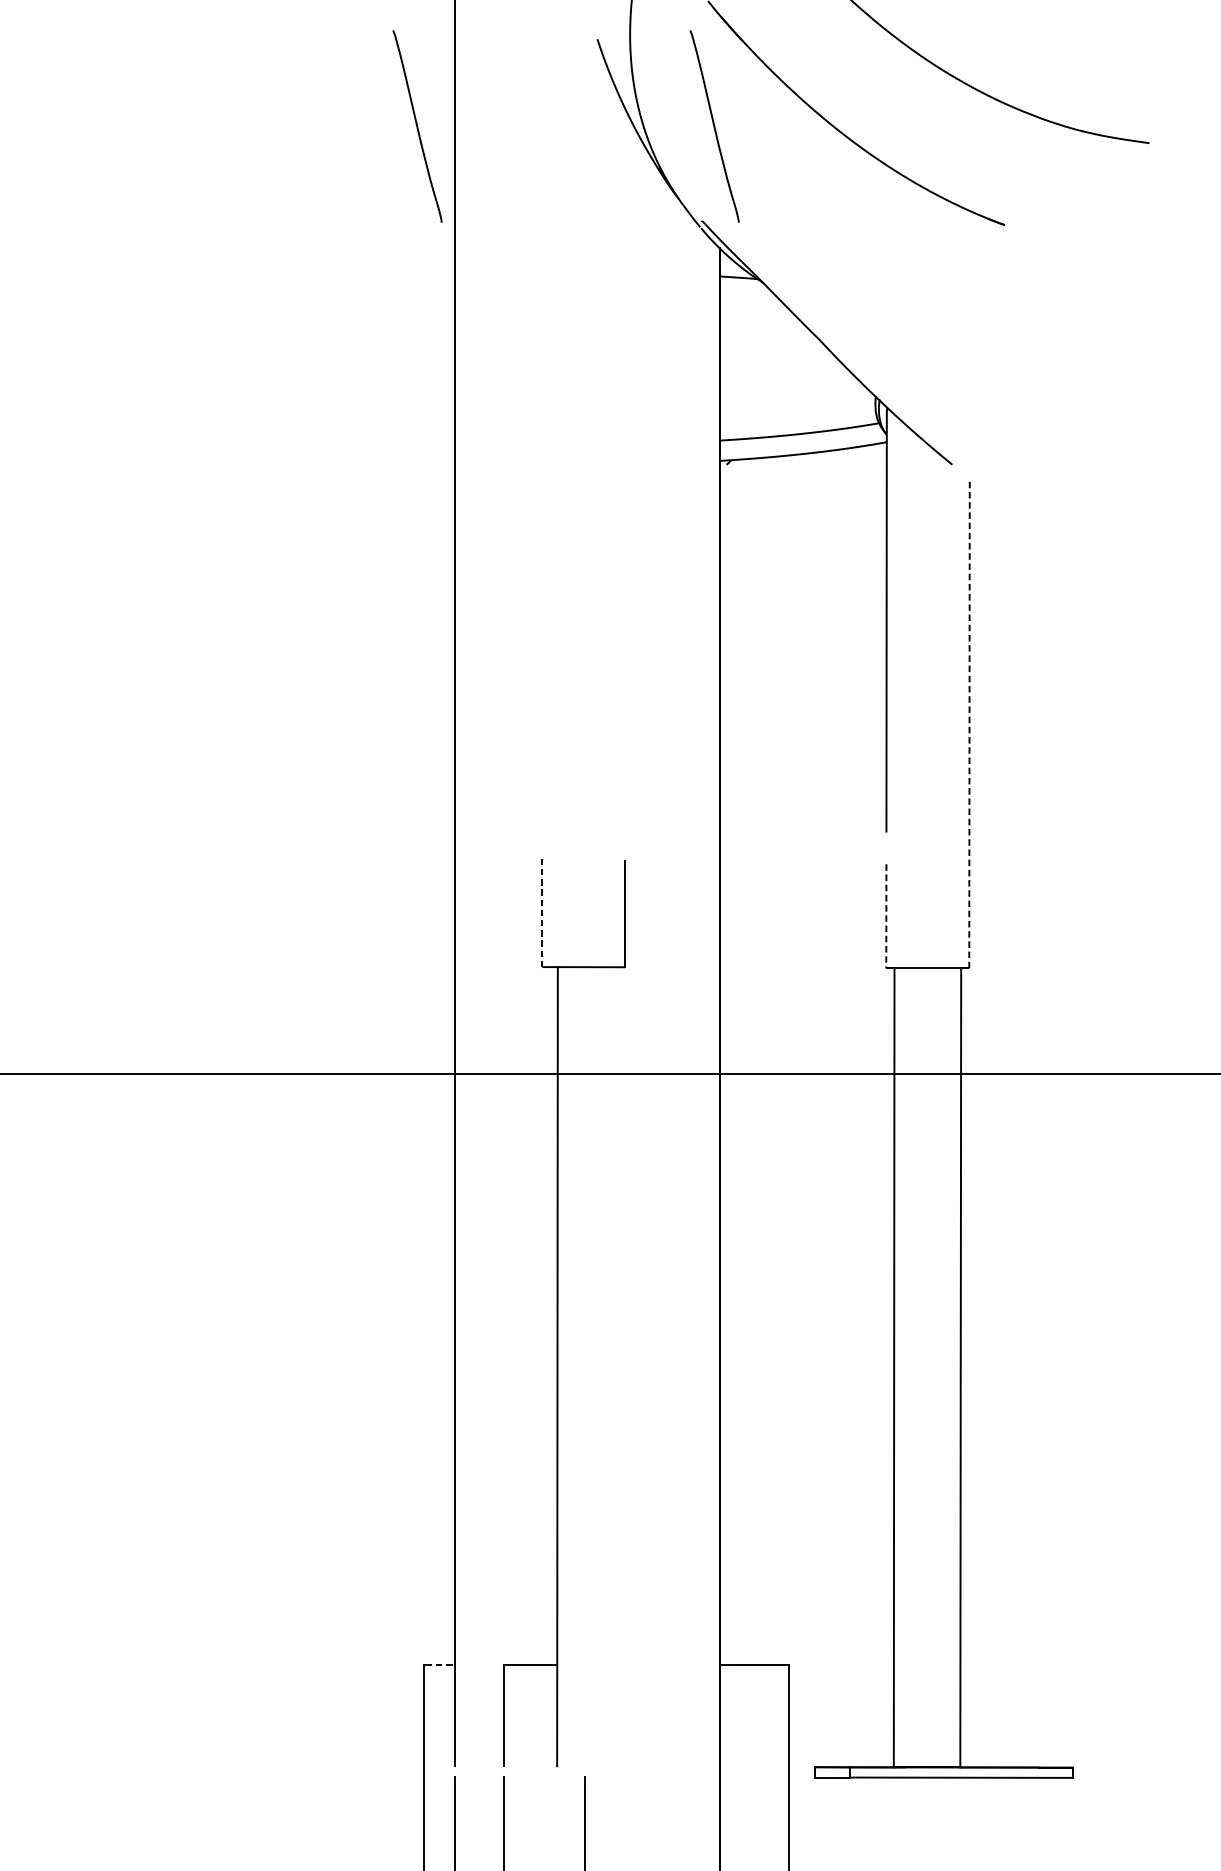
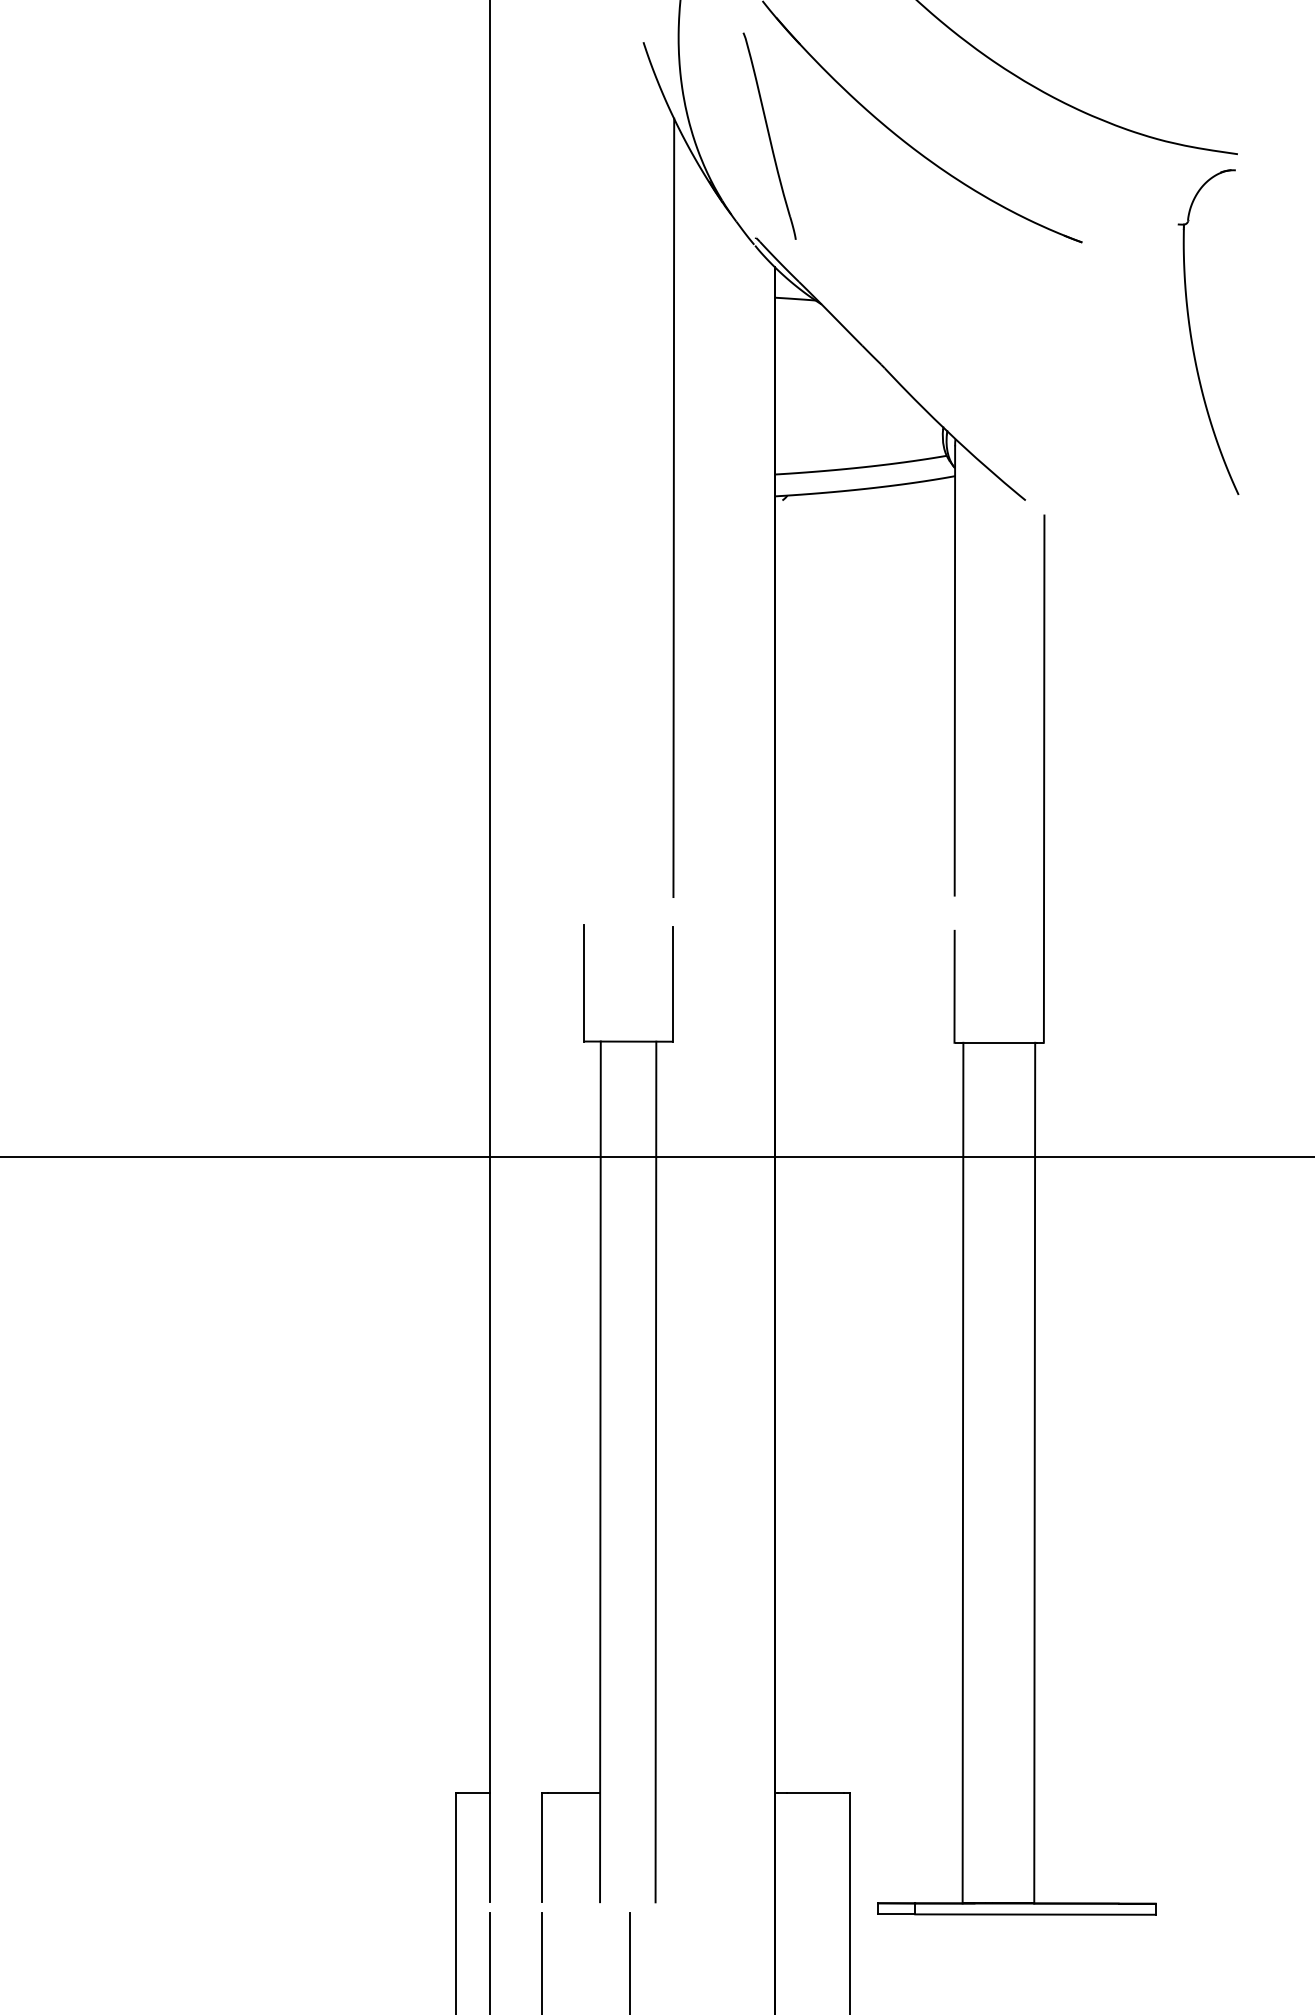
part: (417, 125) -> (449, 135), removed
part: (1106, 307) -> (1191, 331), added
line: (625, 471) -> (673, 507), added
line: (969, 723) -> (1044, 779), dashed -> solid
line: (541, 913) -> (583, 983), dashed -> solid
line: (886, 916) -> (954, 986), dashed -> solid
line: (608, 1366) -> (655, 1471), added
line: (440, 1664) -> (474, 1792), dashed -> solid

